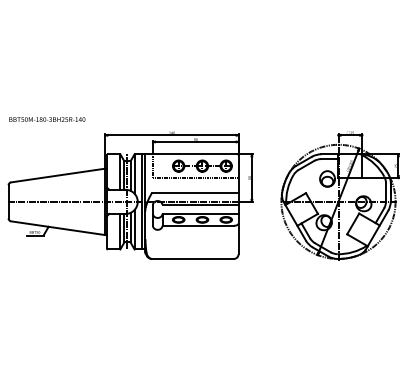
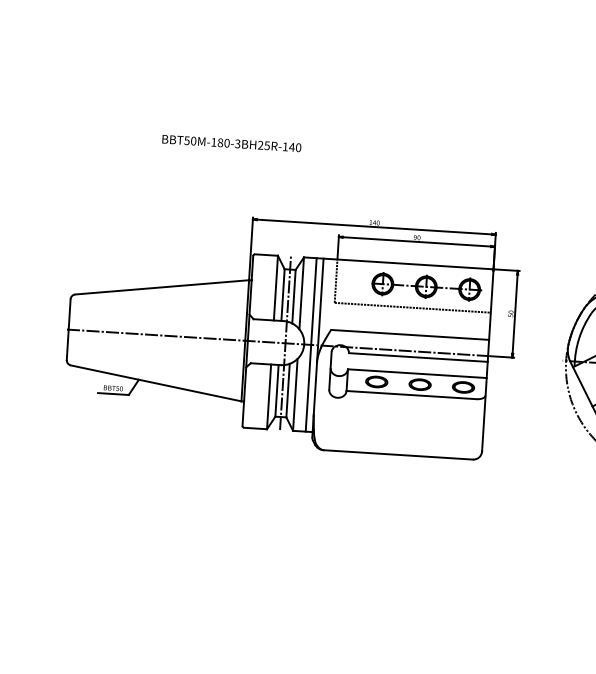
text: (47, 119) -> (232, 143), moved

